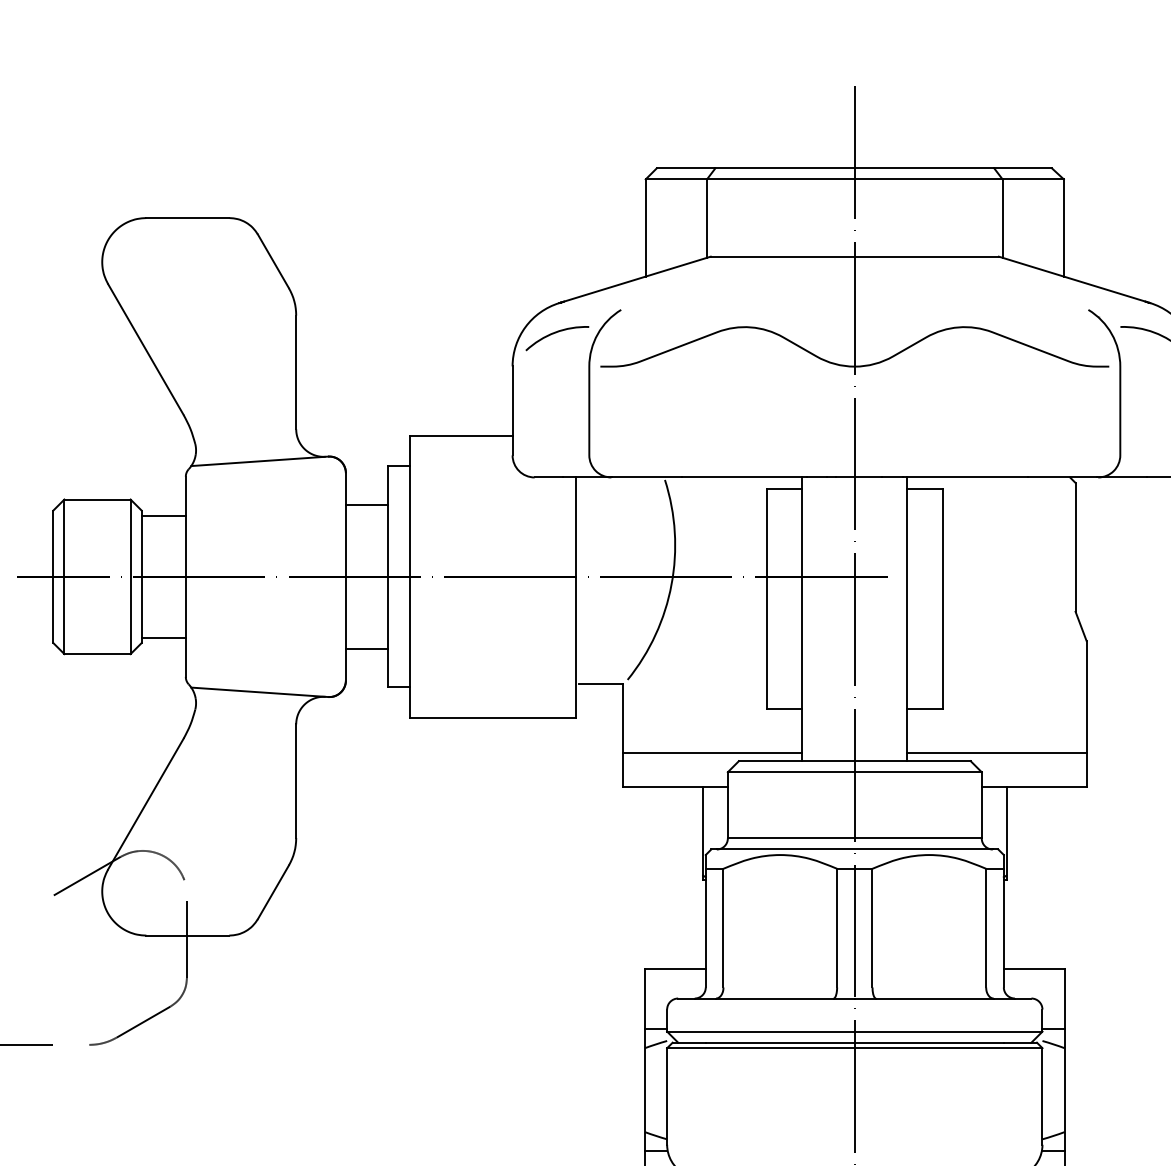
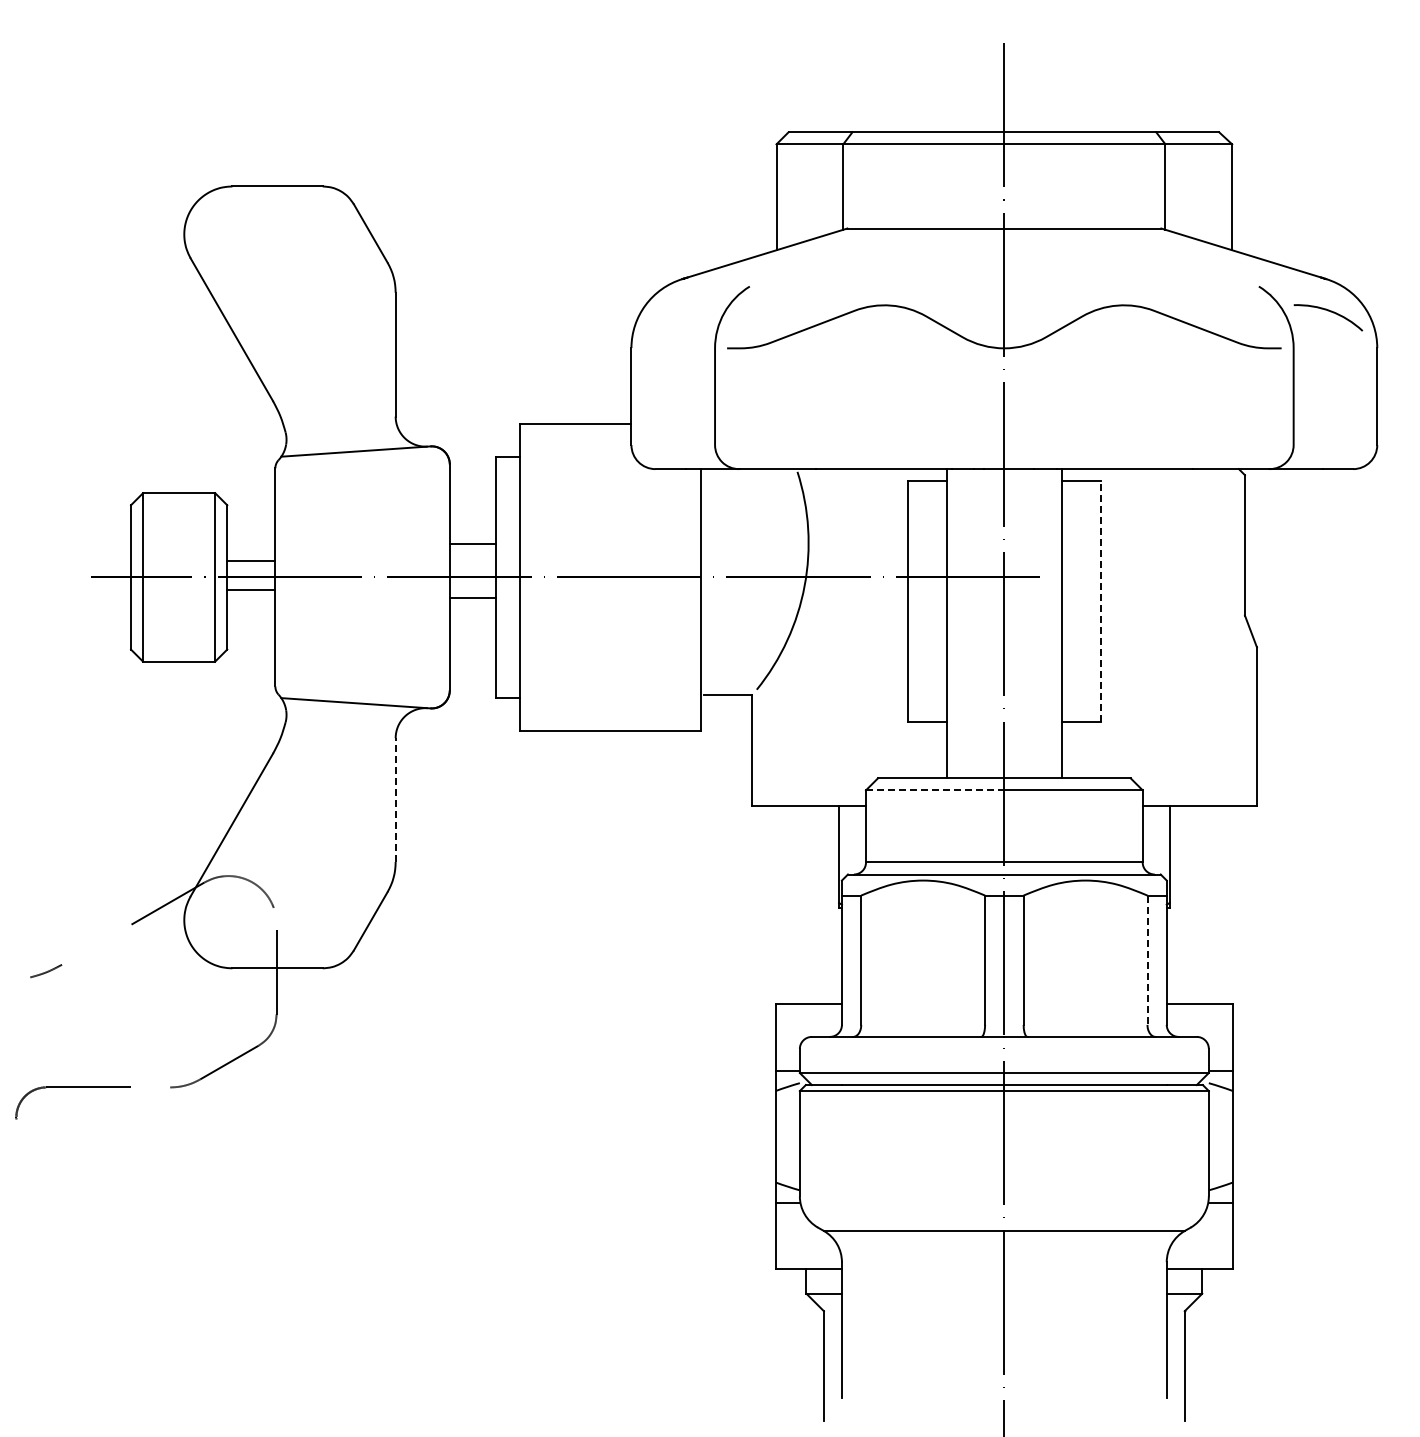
curve: (555, 333) -> (678, 312), removed
line: (366, 505) -> (472, 544), moved
line: (163, 516) -> (251, 561), moved
line: (943, 598) -> (1100, 600), solid -> dashed
line: (163, 637) -> (251, 589), moved
line: (366, 648) -> (472, 597), moved
line: (712, 753) -> (849, 769), removed
line: (996, 753) -> (1158, 769), removed
line: (791, 772) -> (935, 790), solid -> dashed
line: (296, 781) -> (395, 800), solid -> dashed
line: (986, 928) -> (1147, 960), solid -> dashed

